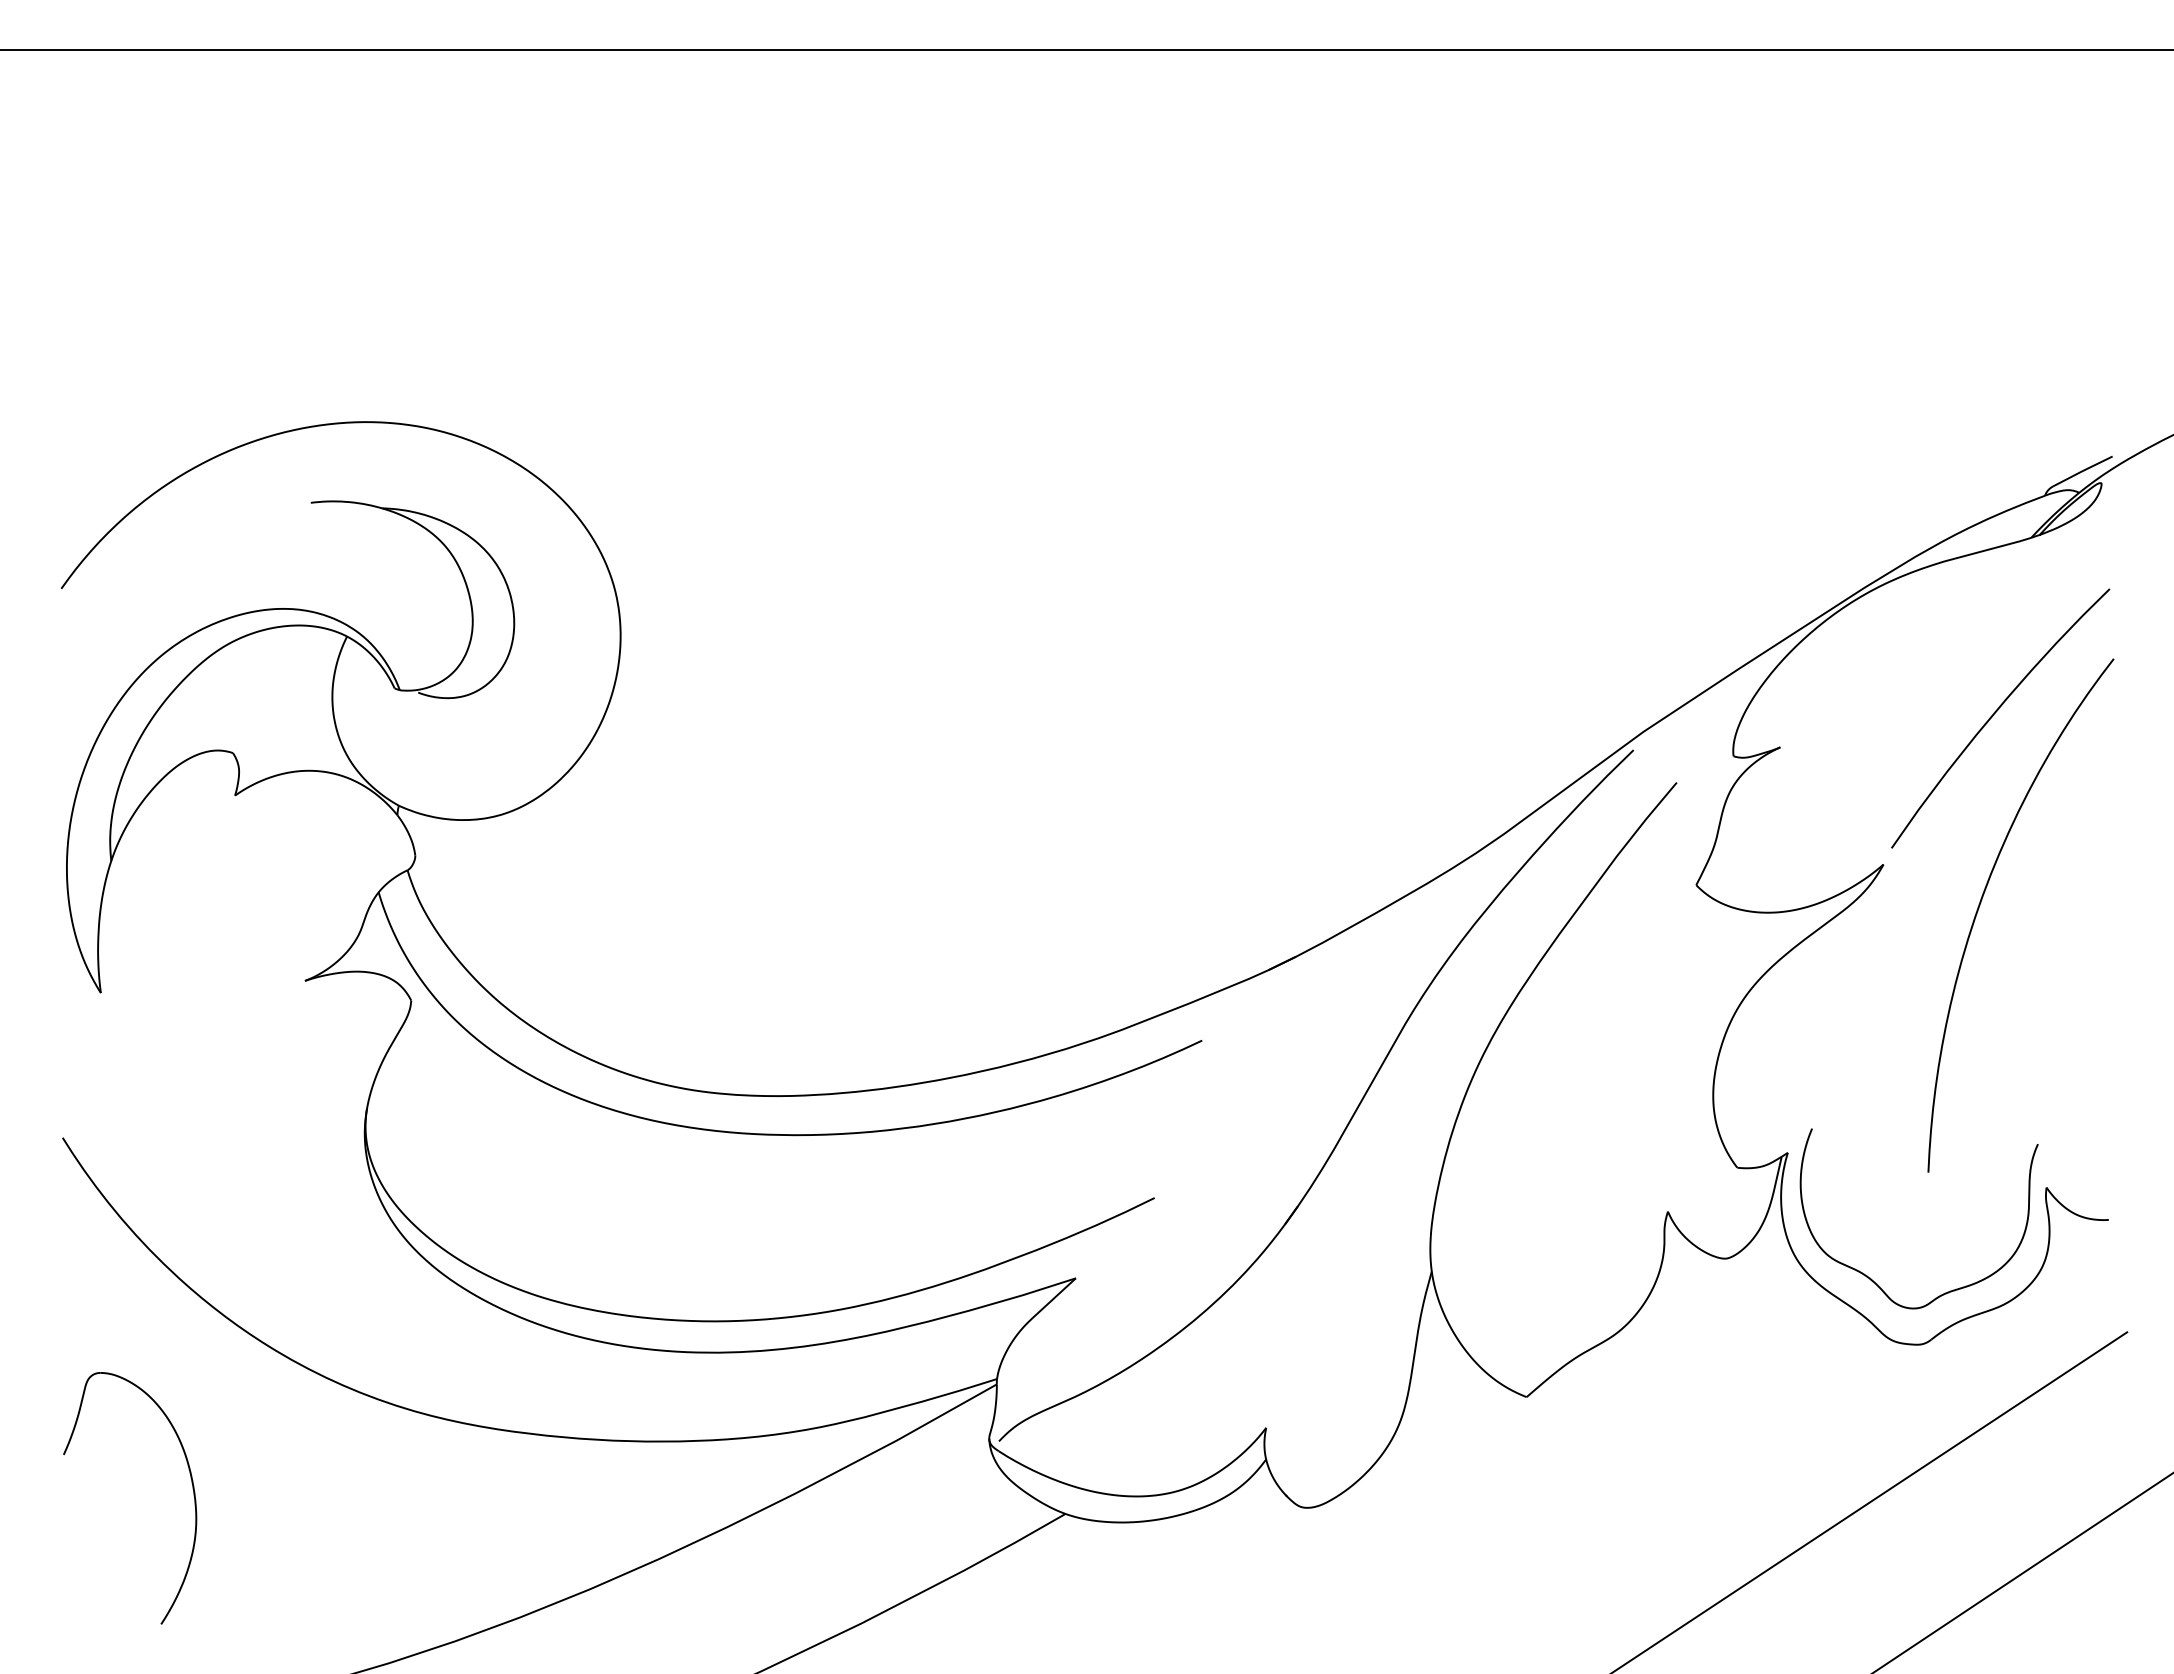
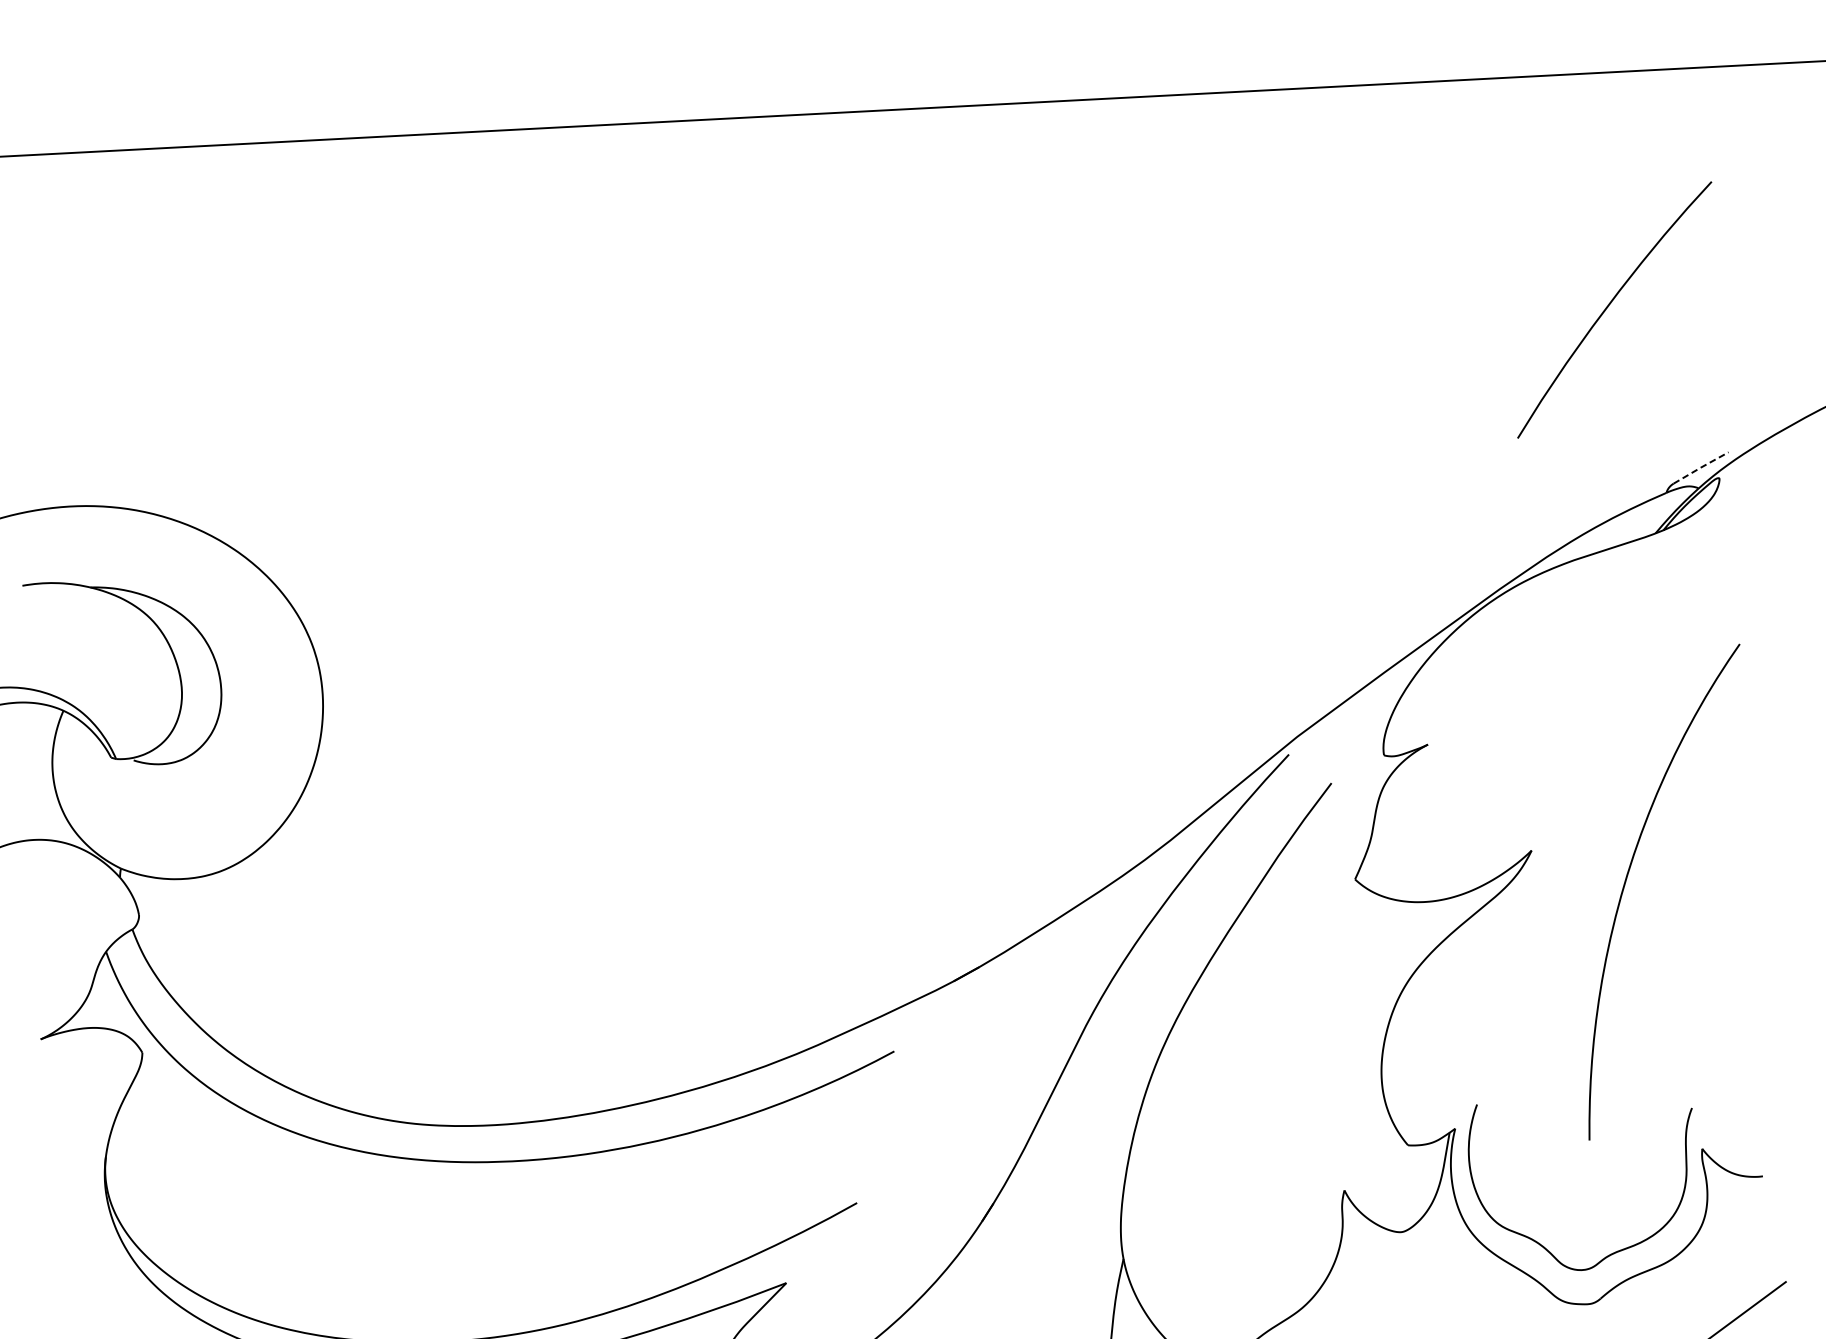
line: (2082, 471) -> (1700, 468), solid -> dashed
curve: (1995, 713) -> (1609, 305), moved

